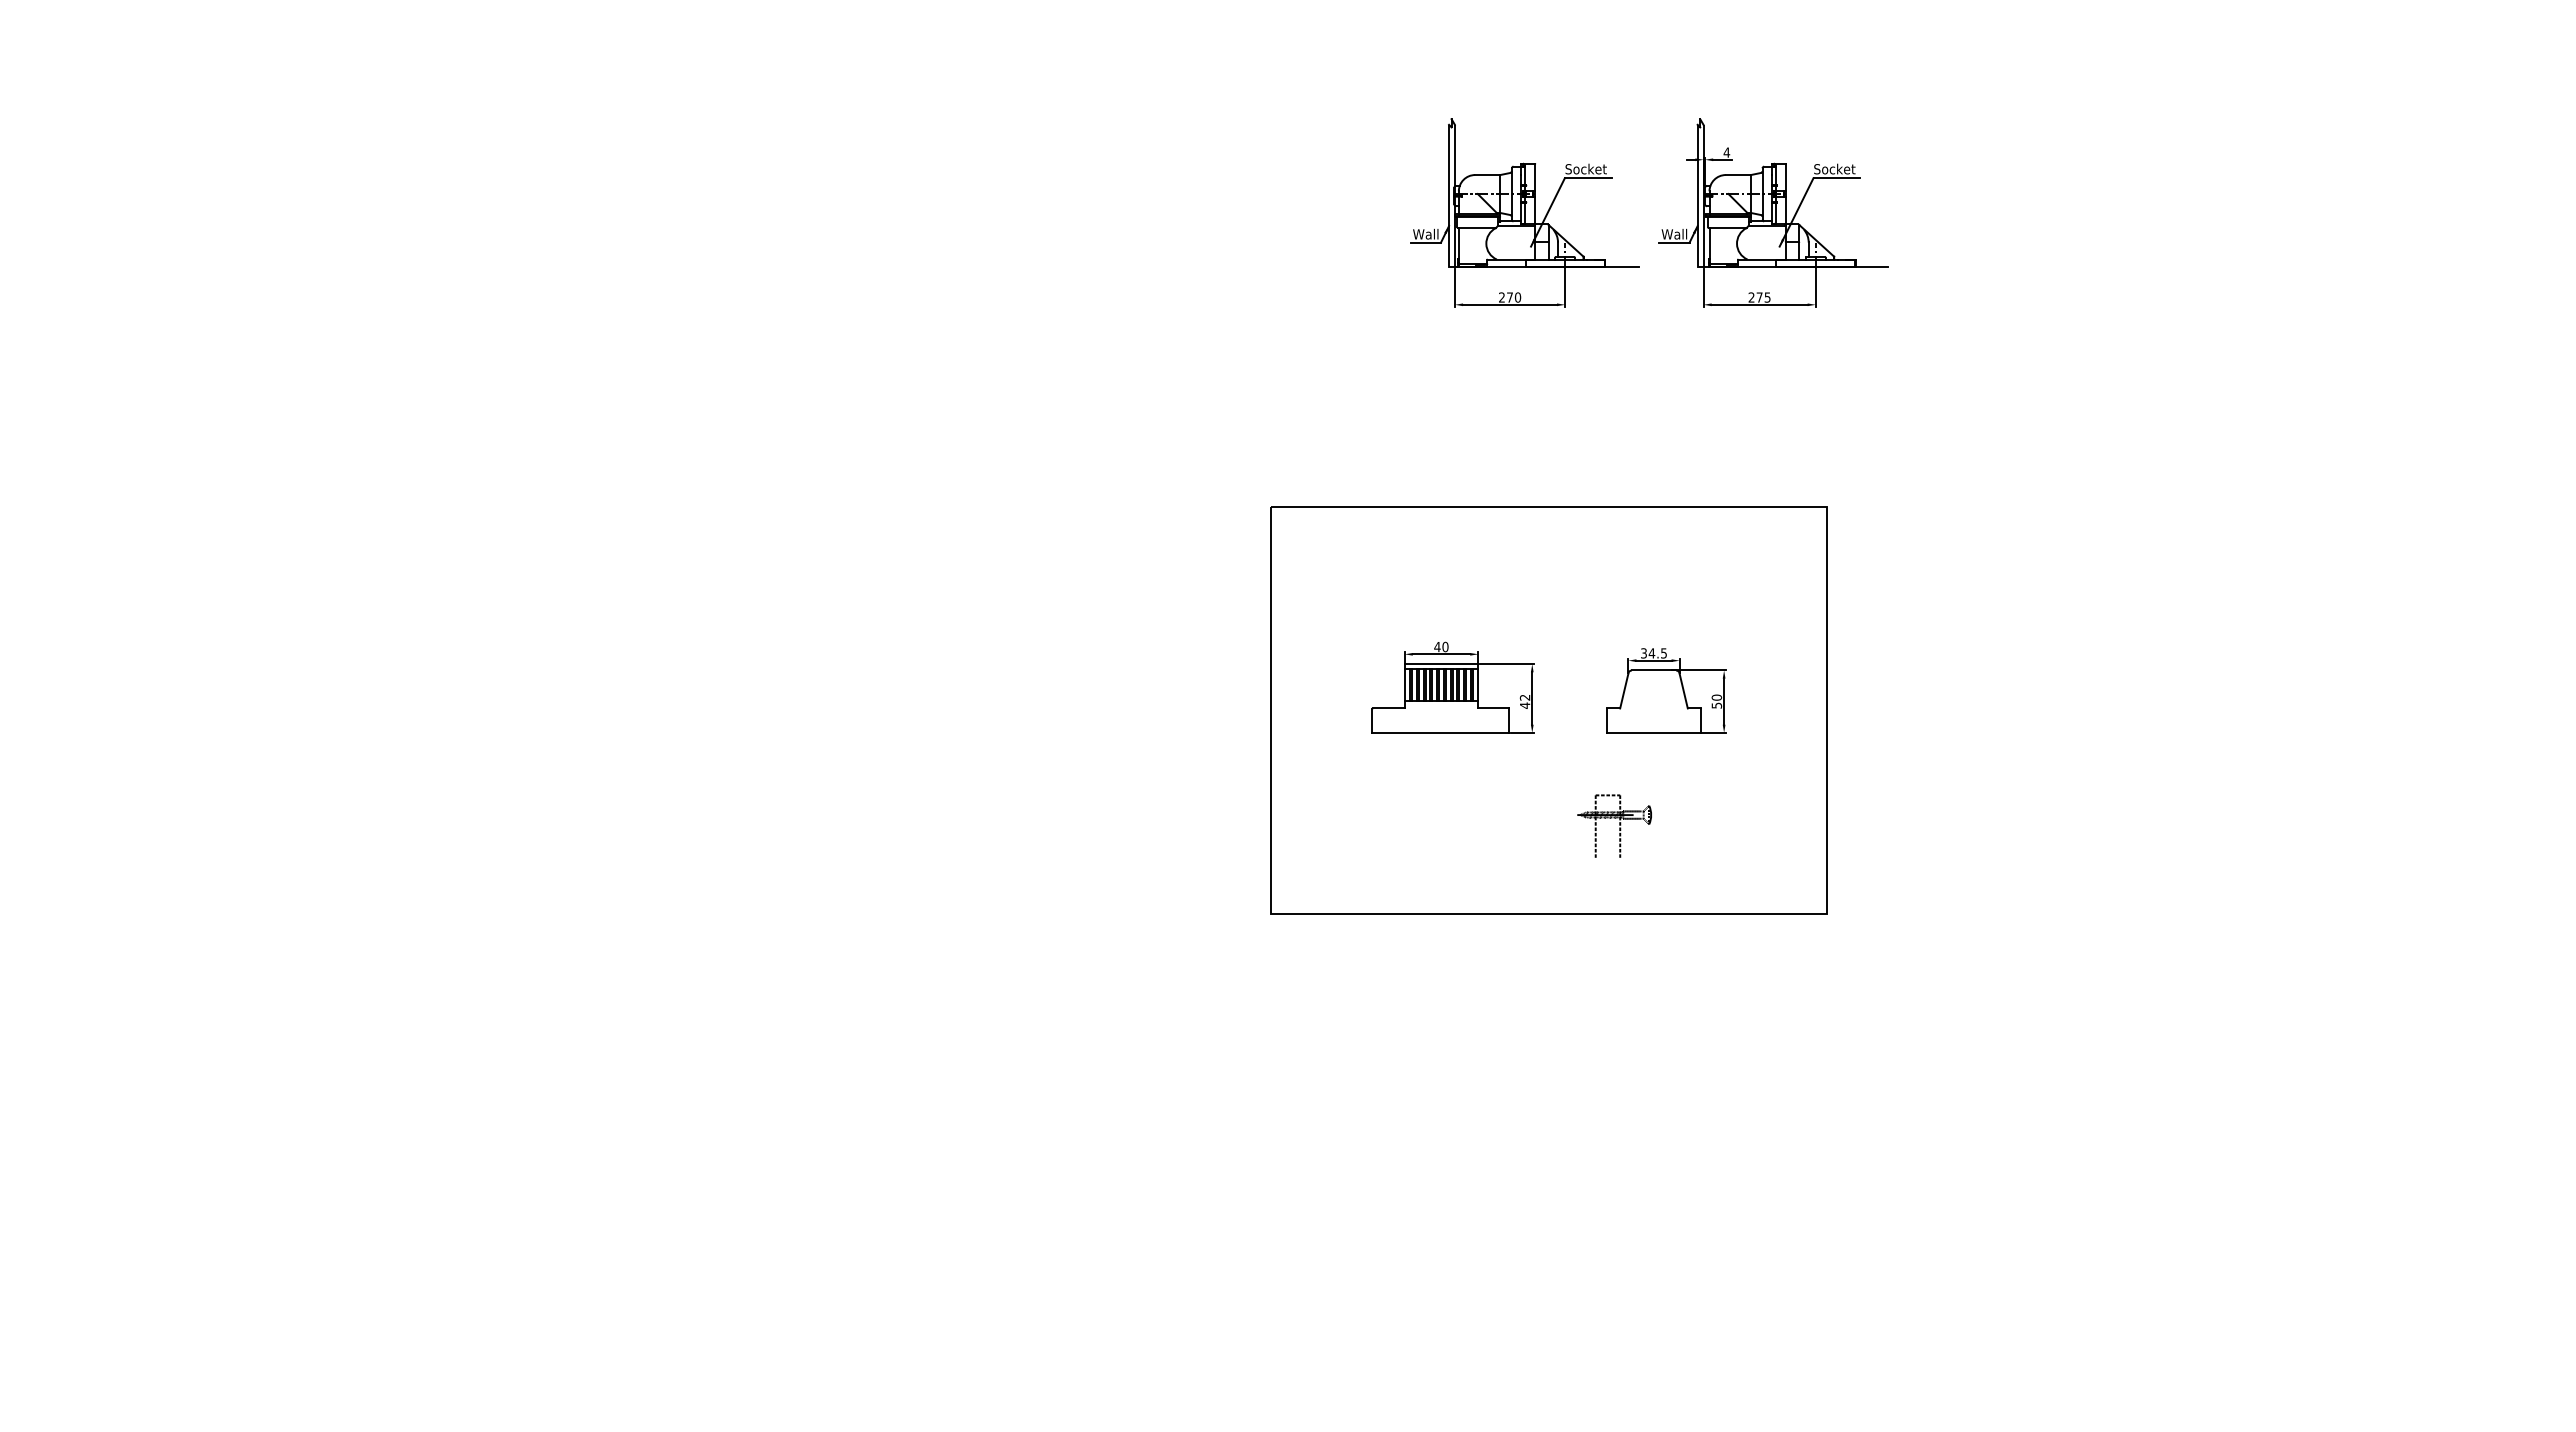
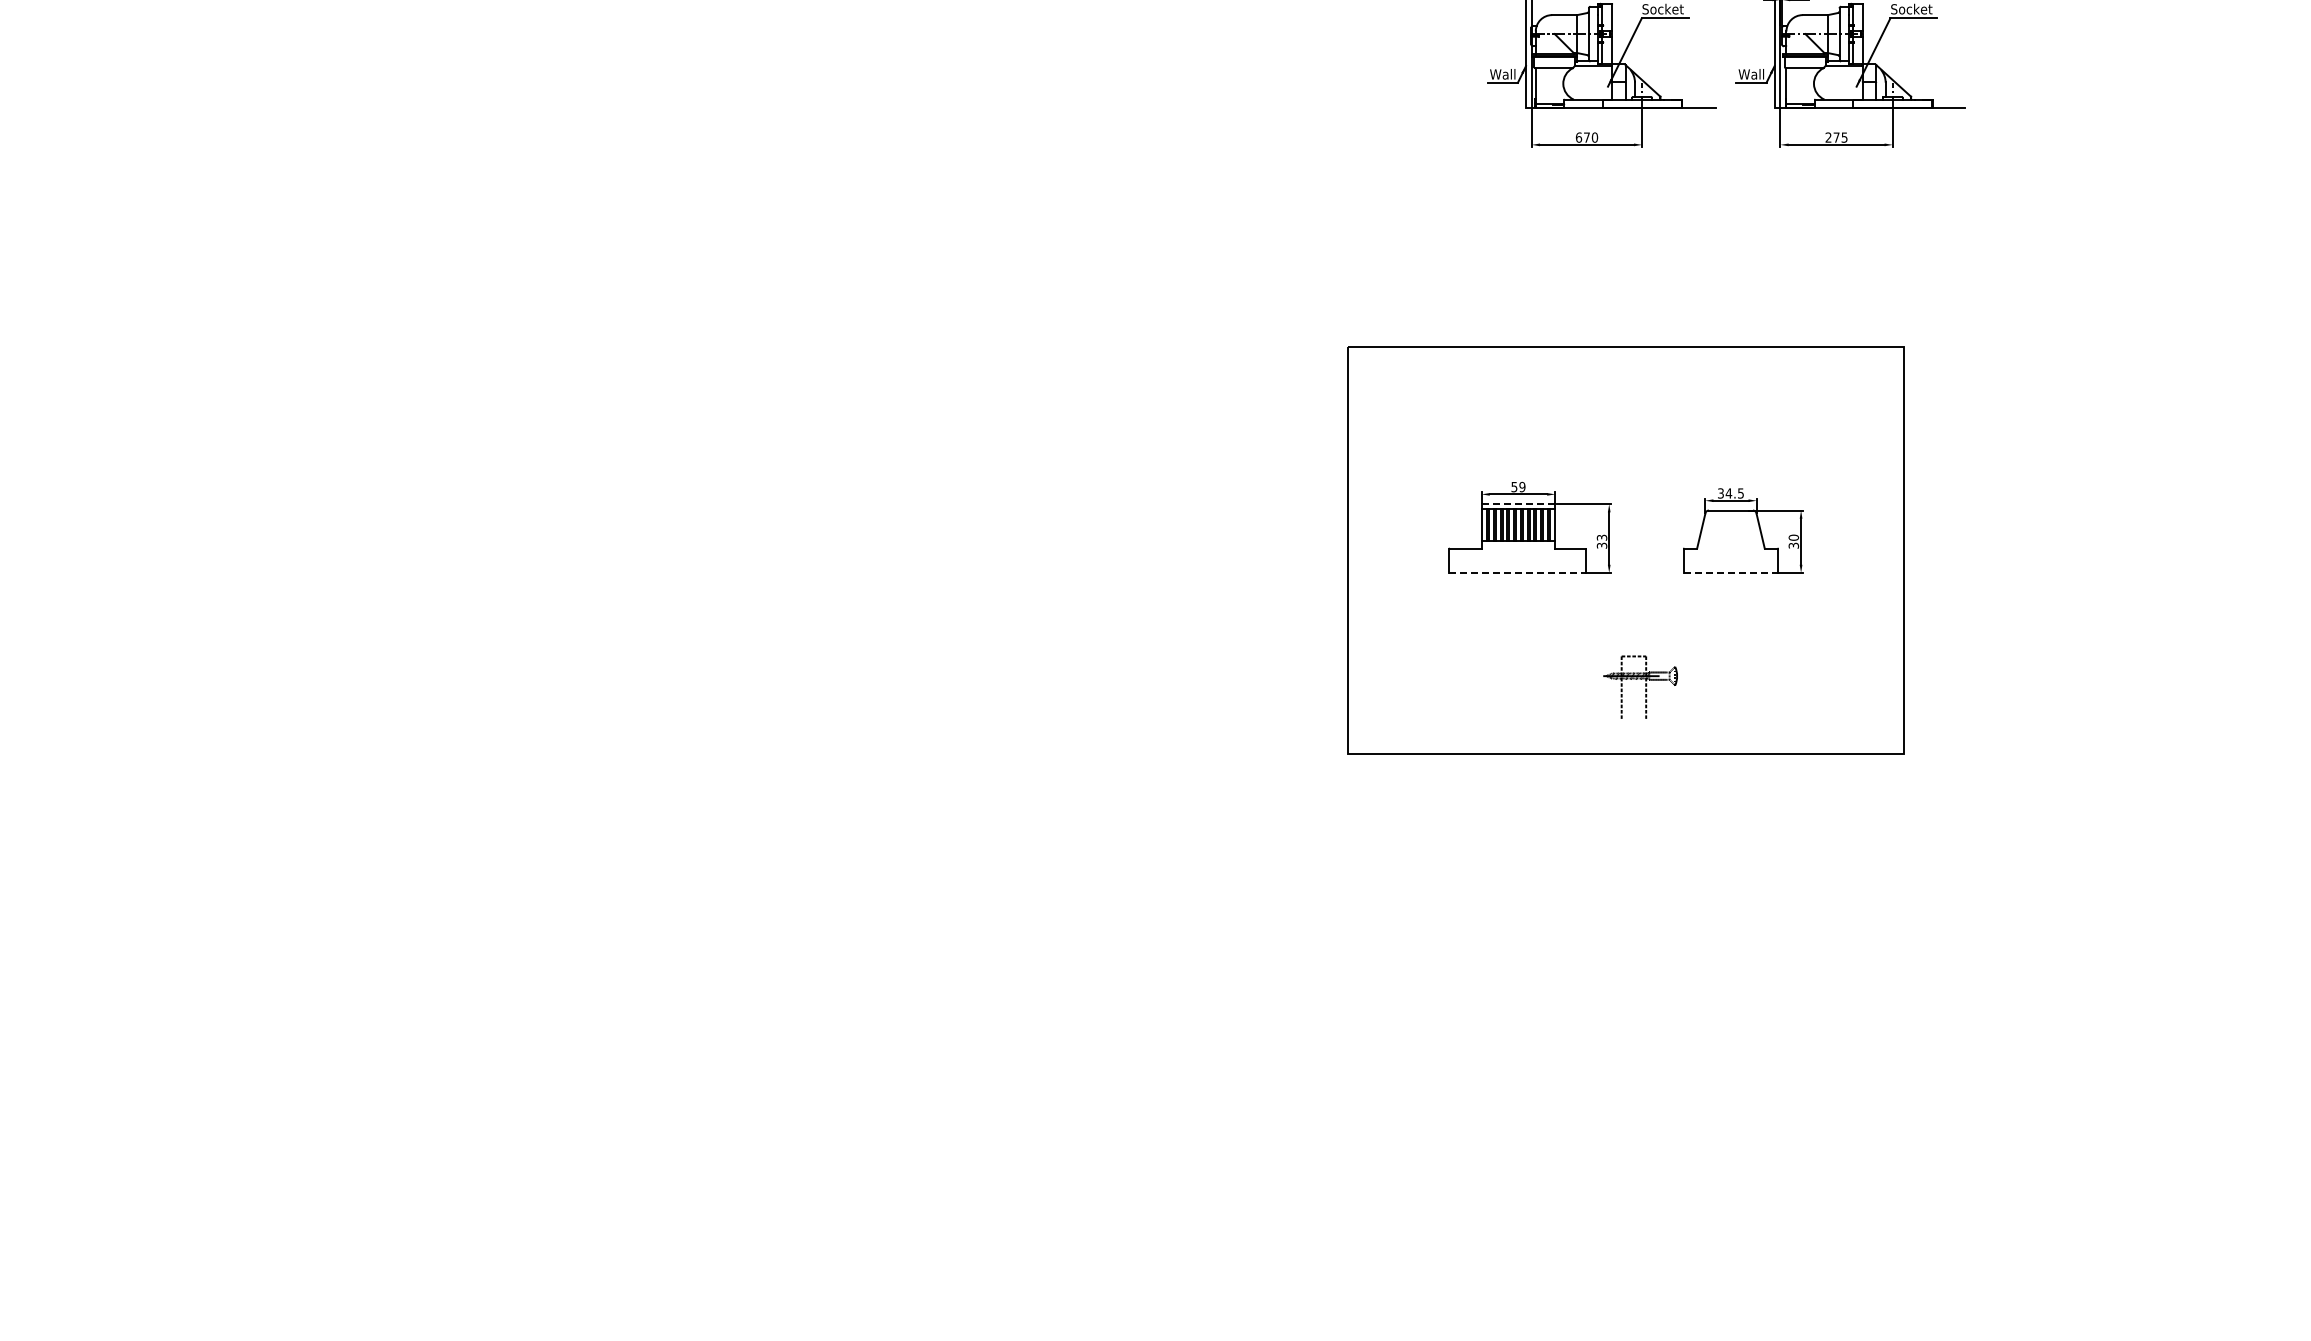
text: (1502, 297) -> (1579, 137), 270 -> 670
text: (1441, 647) -> (1518, 487), 40 -> 59
line: (1441, 664) -> (1518, 504), solid -> dashed
text: (1524, 701) -> (1601, 541), 42 -> 33
text: (1716, 705) -> (1793, 545), 50 -> 30
line: (1441, 732) -> (1518, 572), solid -> dashed
line: (1654, 732) -> (1731, 572), solid -> dashed
part: (1614, 825) -> (1640, 686), moved

